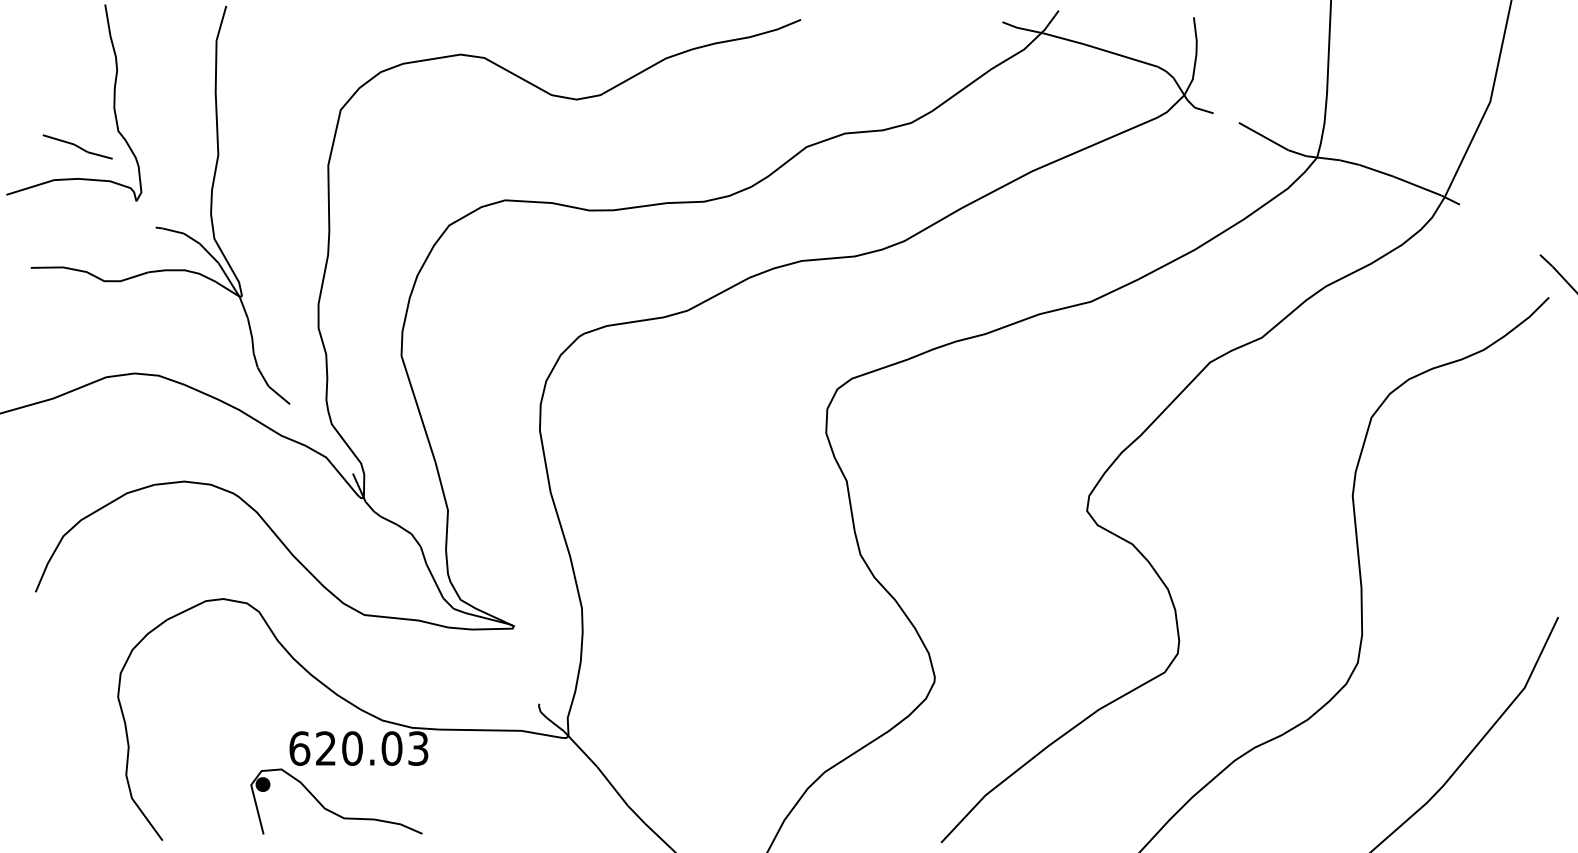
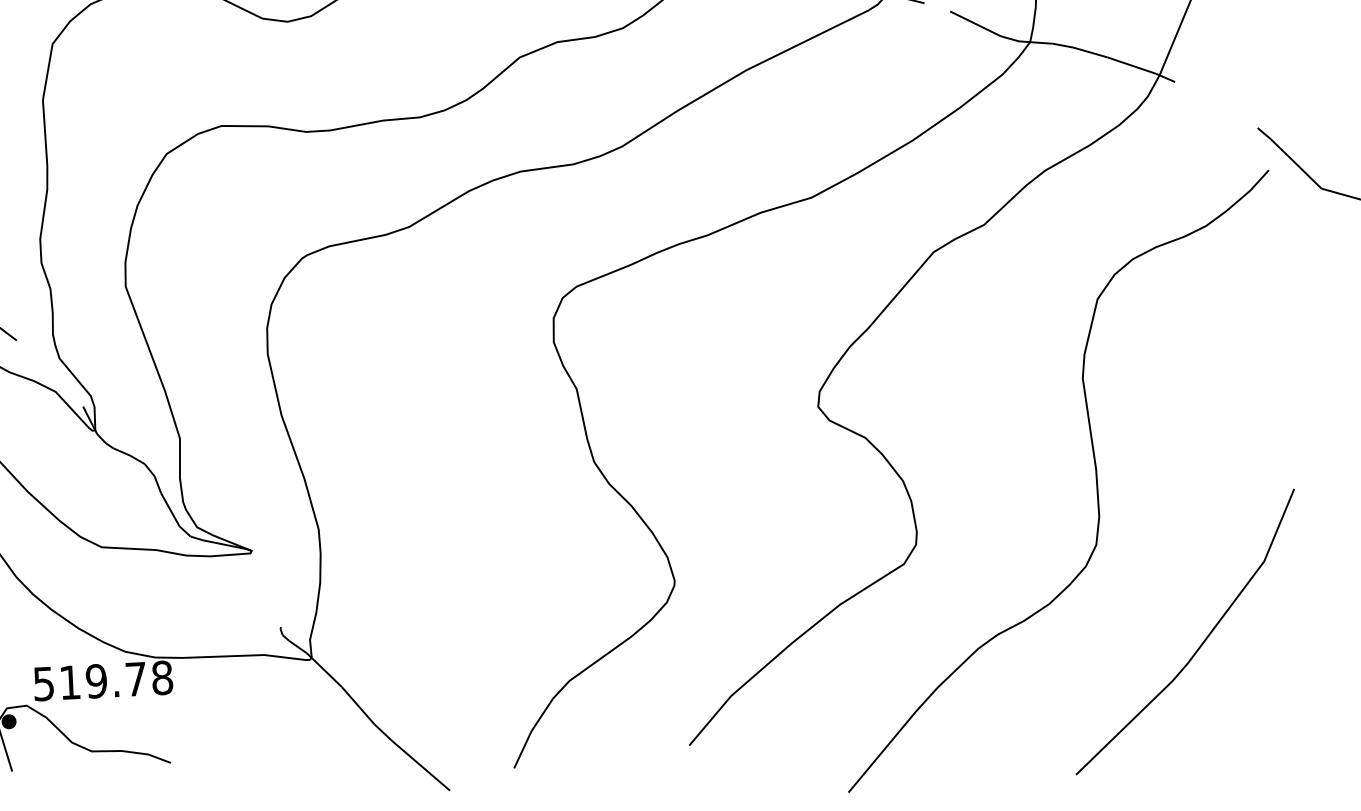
text: (358, 748) -> (102, 680), 620.03 -> 519.78

